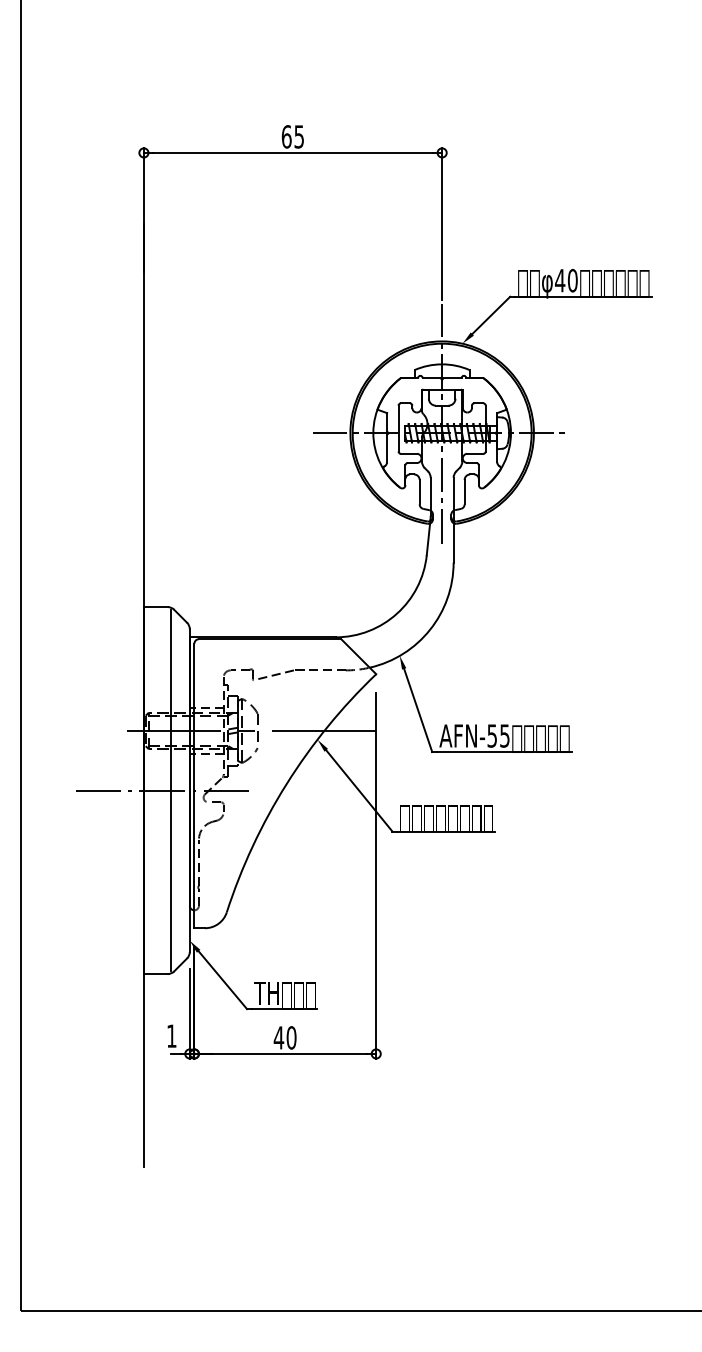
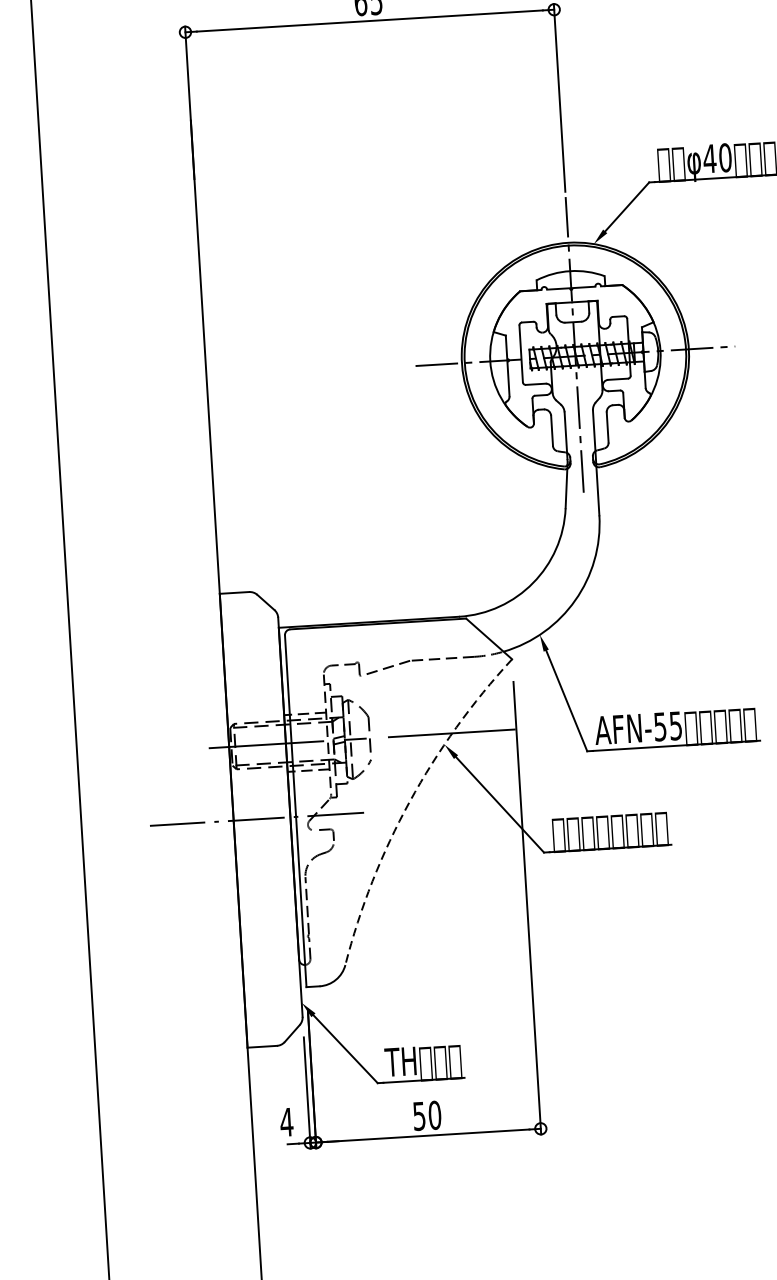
arc: (286, 783) -> (409, 801), solid -> dashed
line: (171, 790) -> (267, 818), removed
text: (171, 1035) -> (286, 1121), 1 -> 4
text: (278, 1037) -> (418, 1115), 40 -> 50

